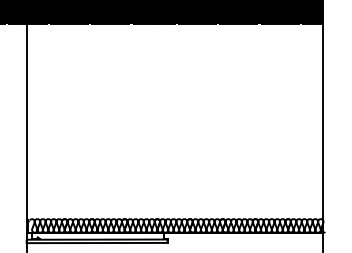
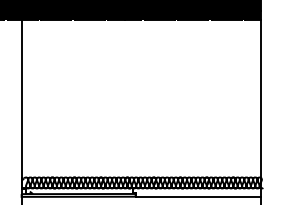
line: (244, 242) -> (197, 196), added

